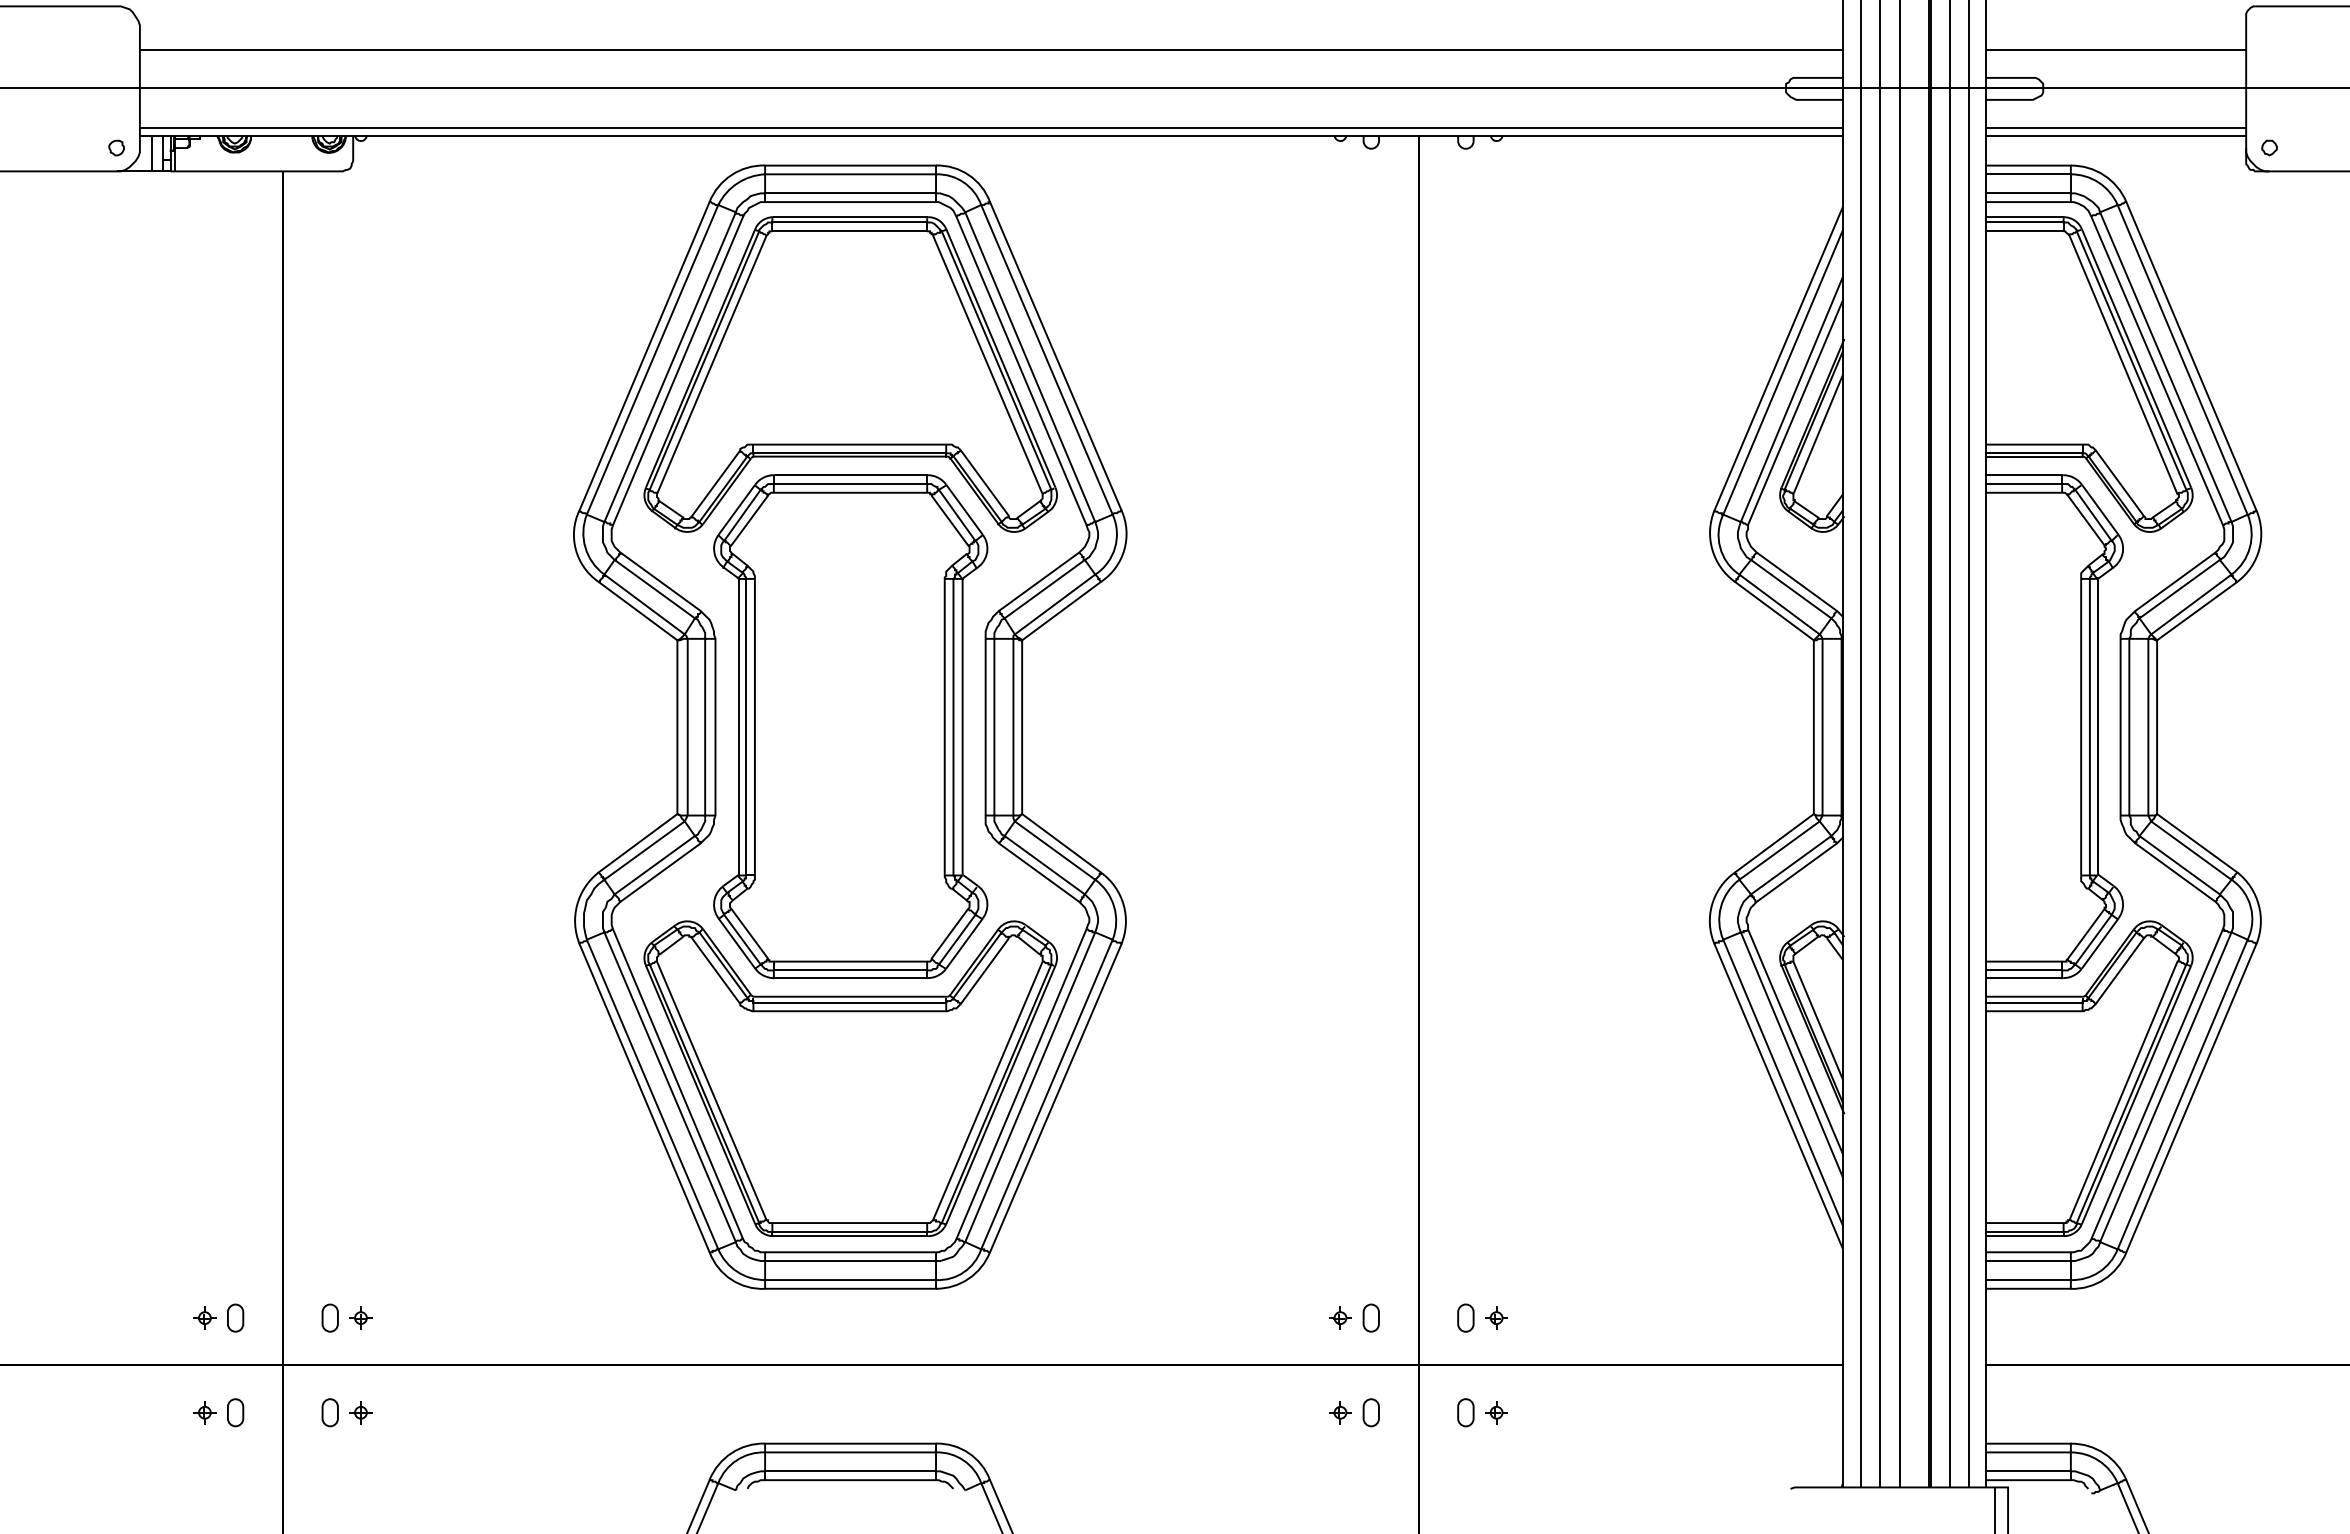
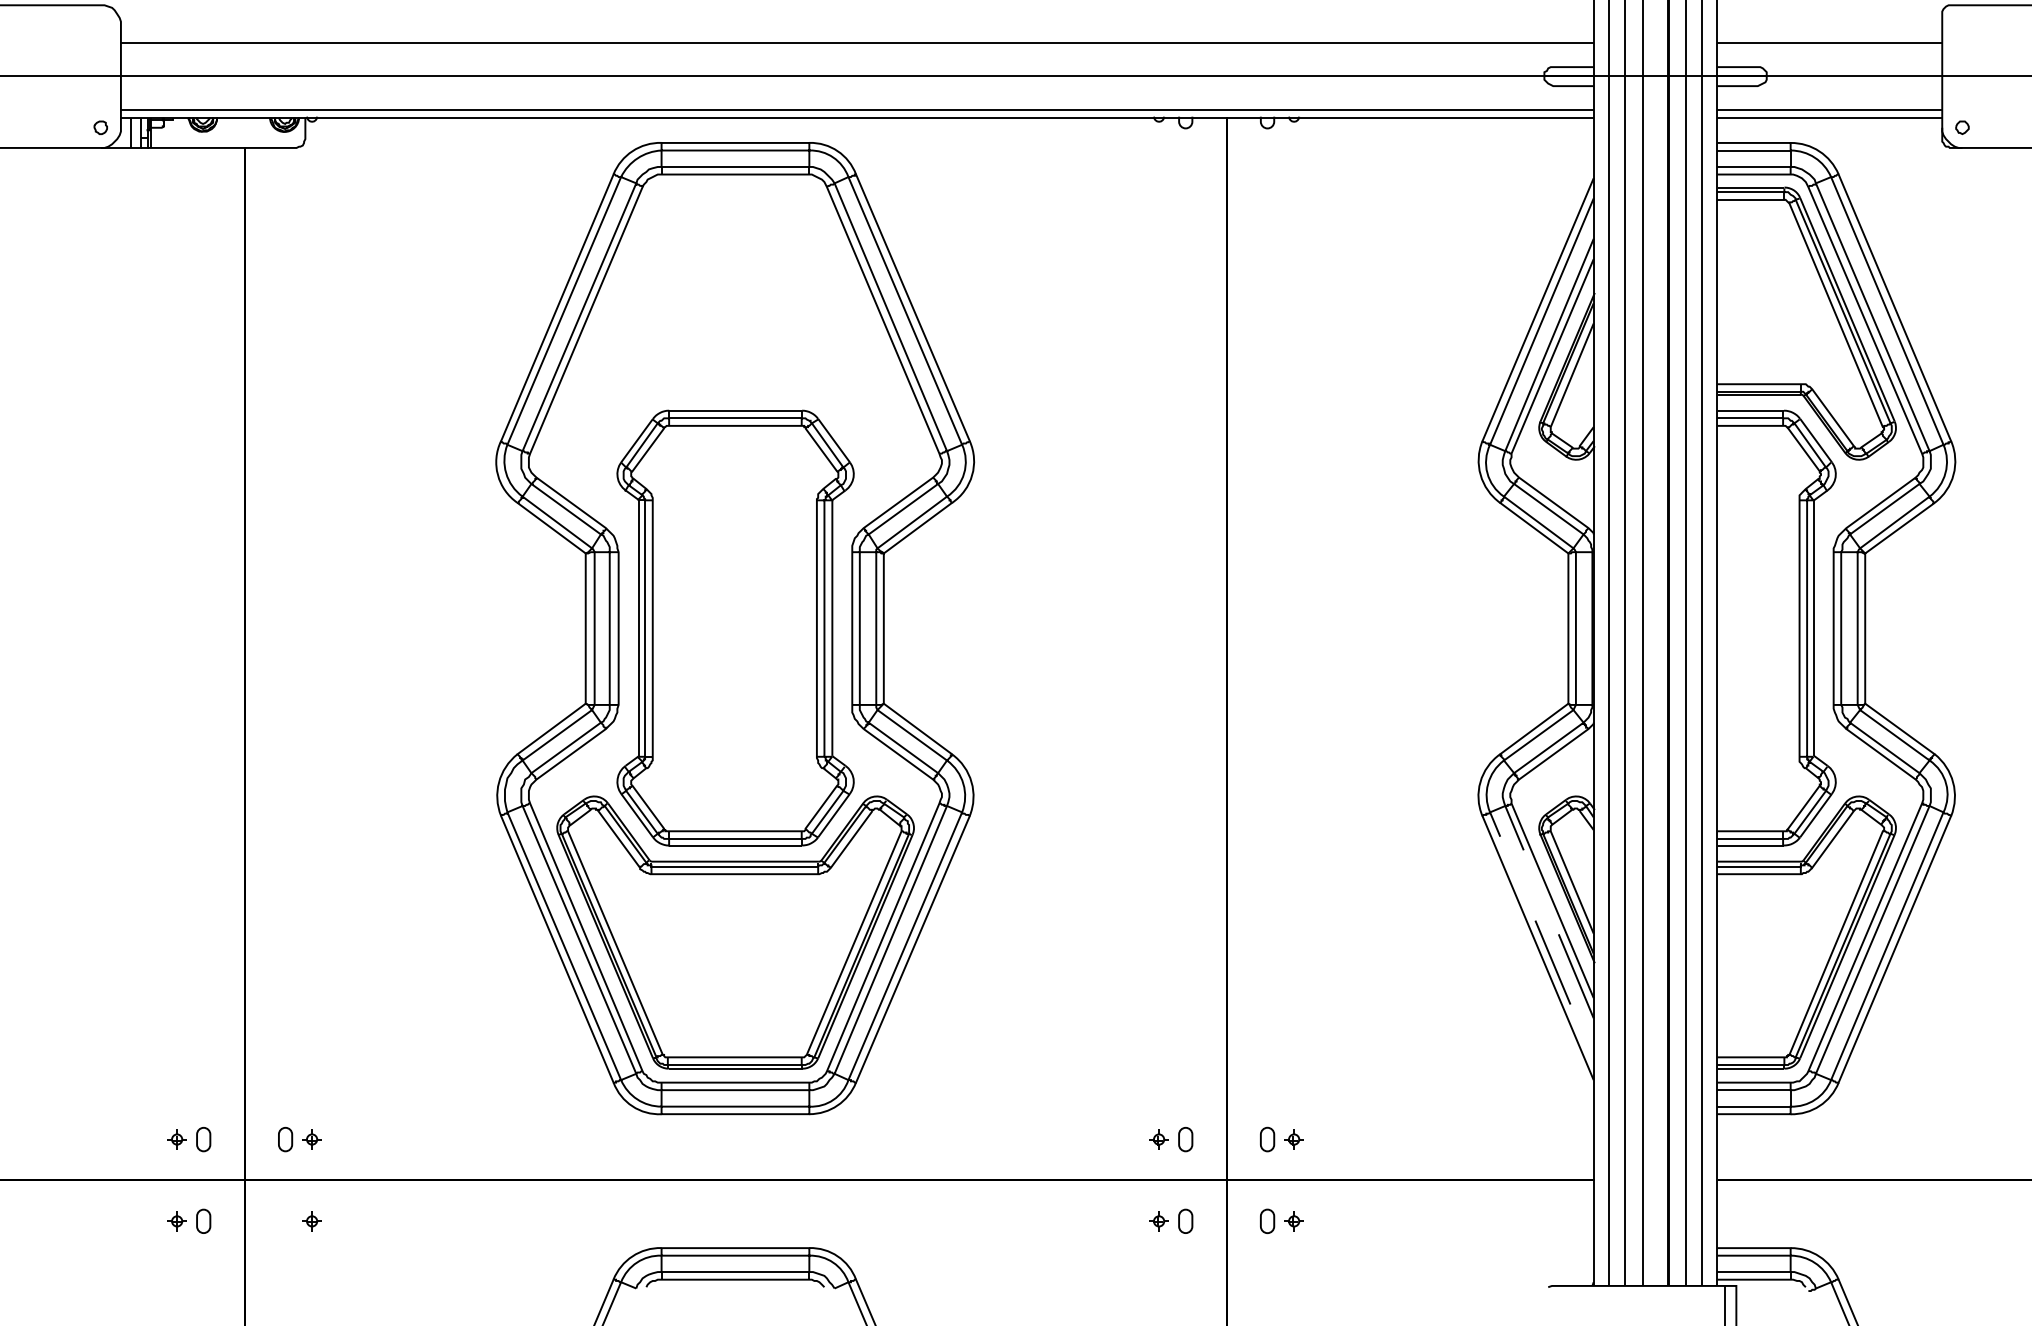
part: (850, 374) -> (735, 323), removed
line: (1727, 950) -> (1493, 821), solid -> dashed
part: (329, 1412) -> (284, 1221), removed

